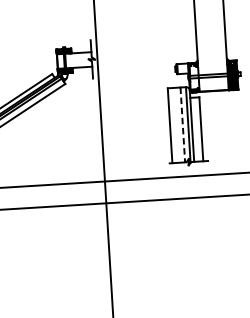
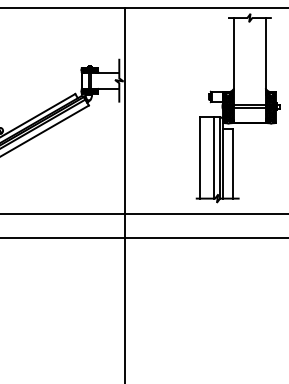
hatch: (193, 77) -> (228, 107), added
line: (182, 124) -> (213, 157), dashed -> solid

